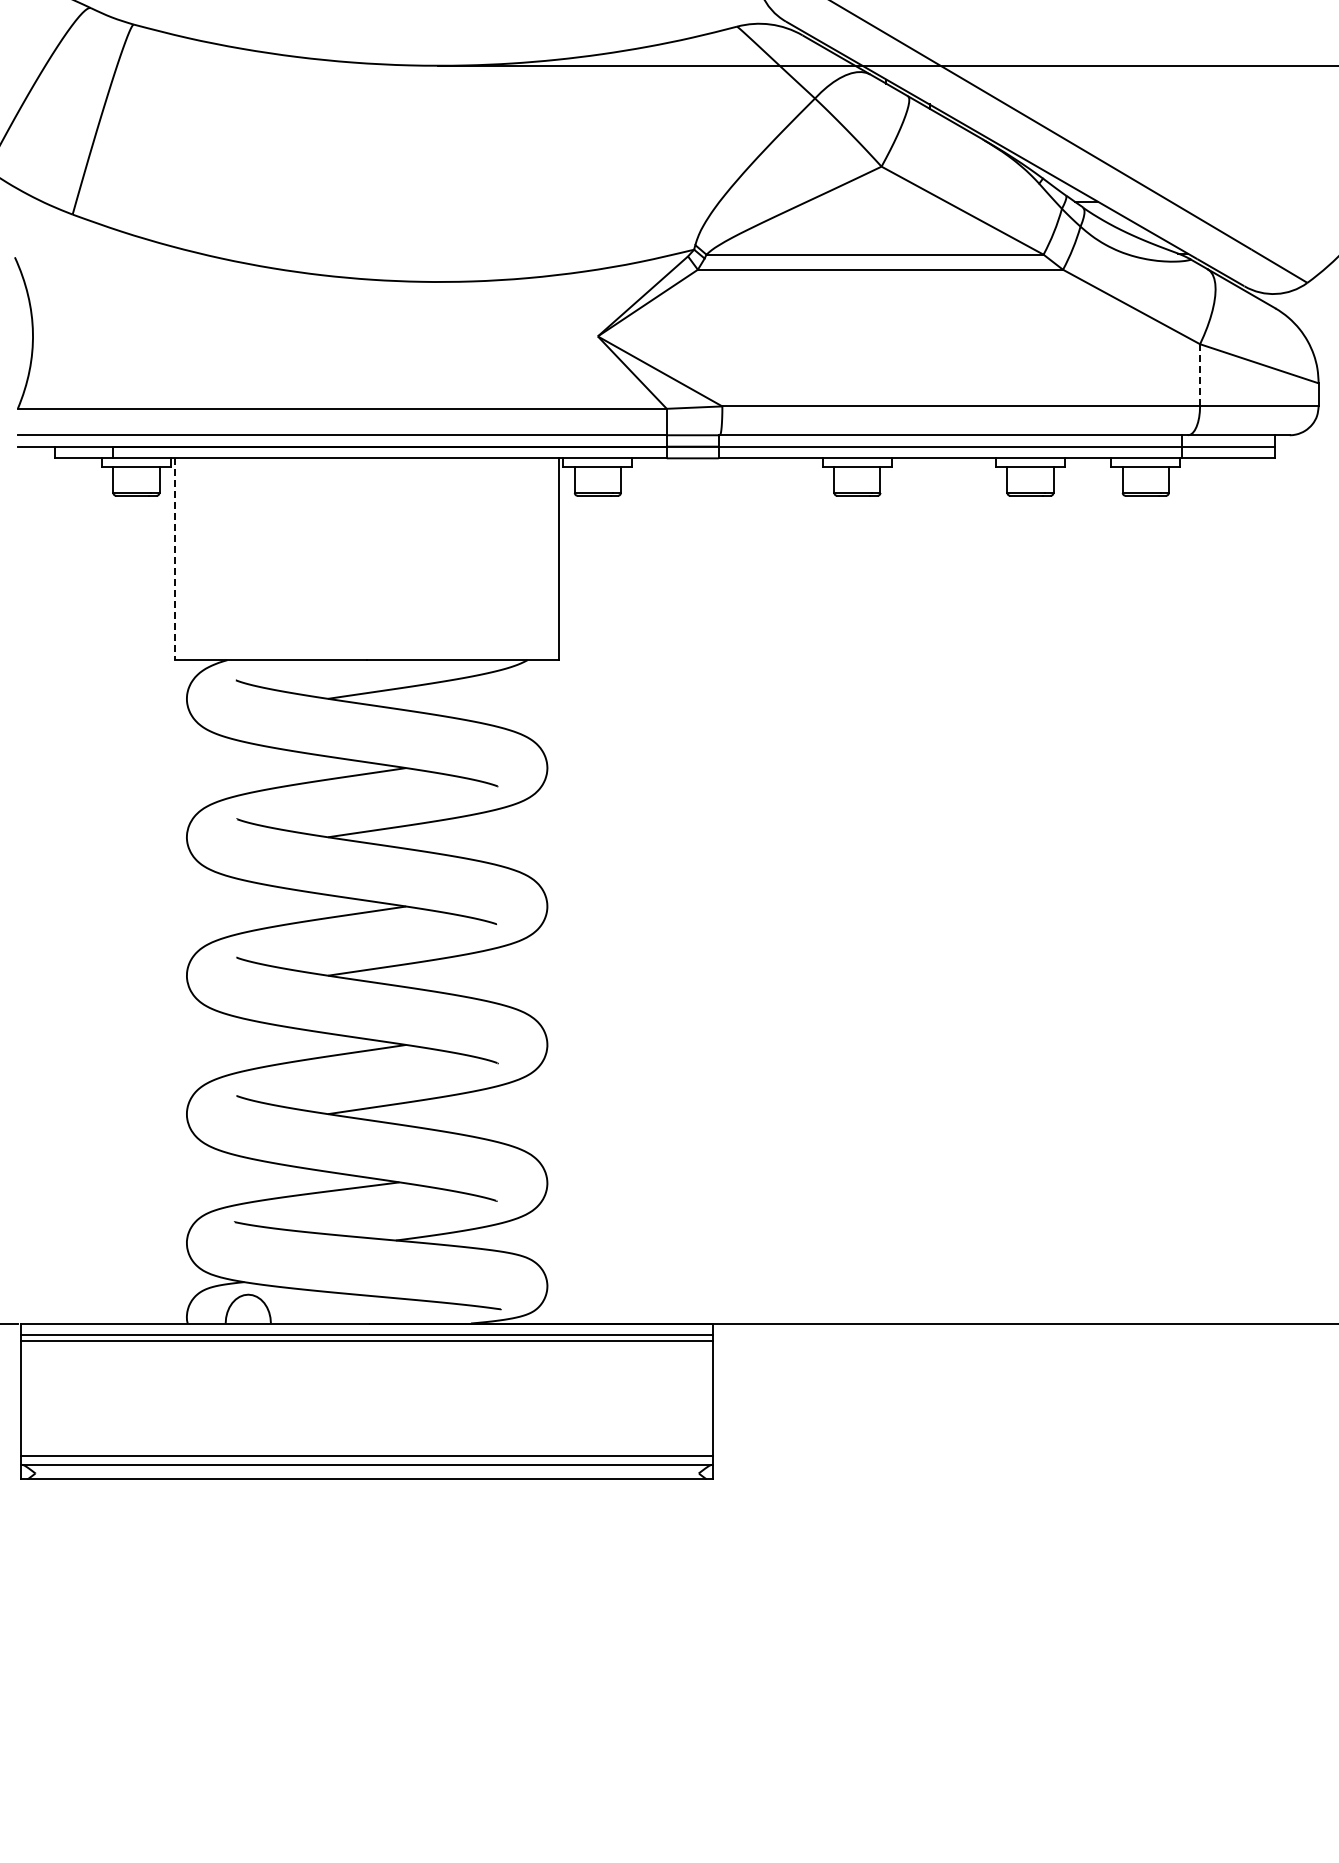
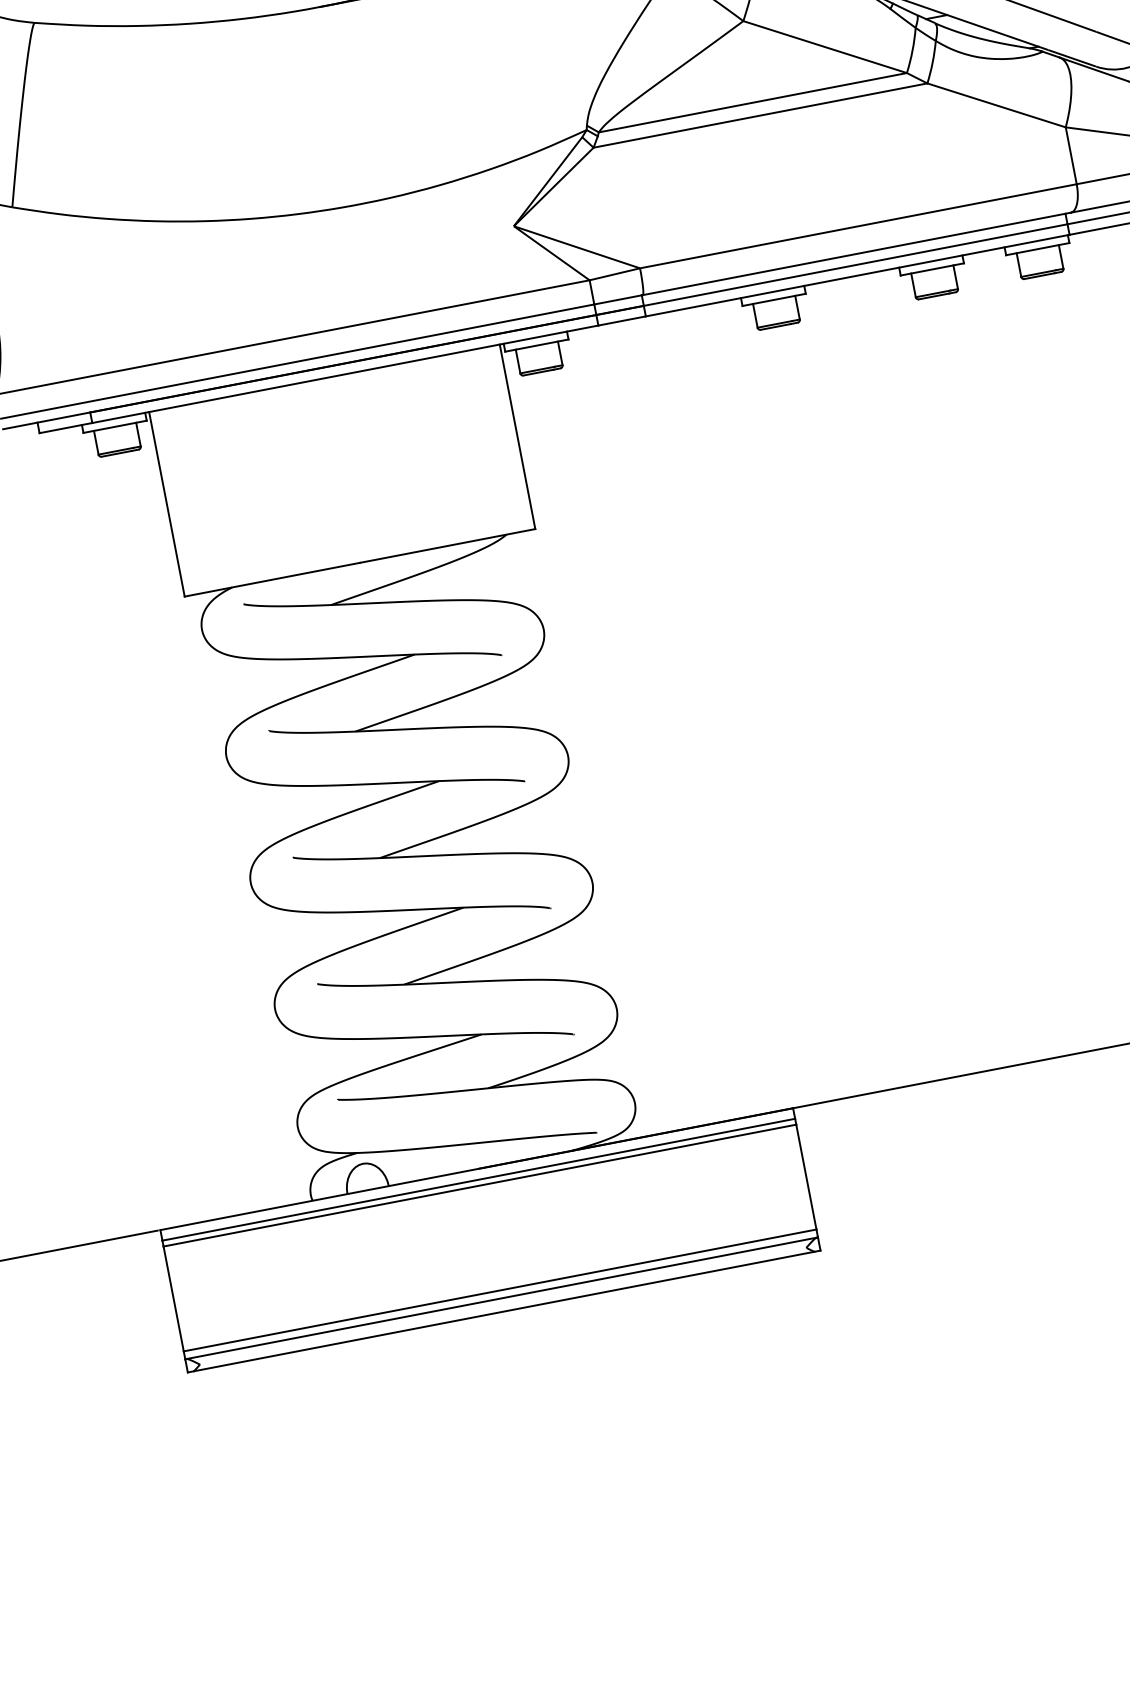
line: (1200, 374) -> (1071, 154), dashed -> solid
line: (175, 559) -> (167, 504), dashed -> solid

